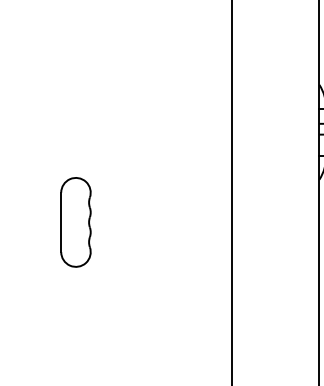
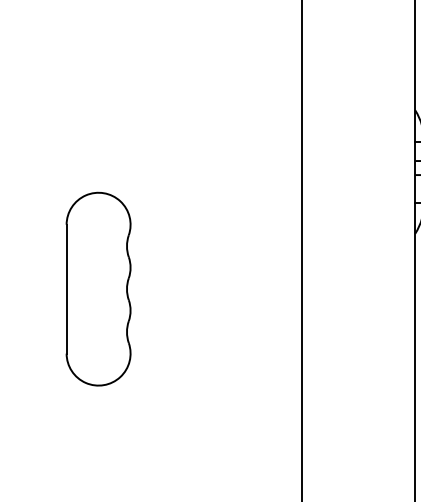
part: (75, 222) -> (97, 289), size x1.67

